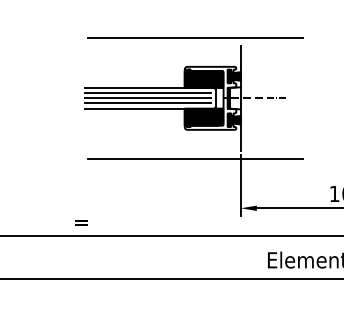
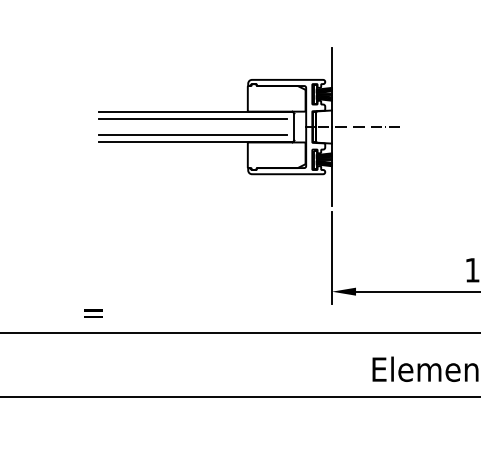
line: (195, 38) -> (264, 37), removed
fill: (203, 78) -> (276, 97), removed
line: (147, 98) -> (192, 127), removed
fill: (203, 117) -> (276, 155), removed
line: (195, 158) -> (264, 217), removed

